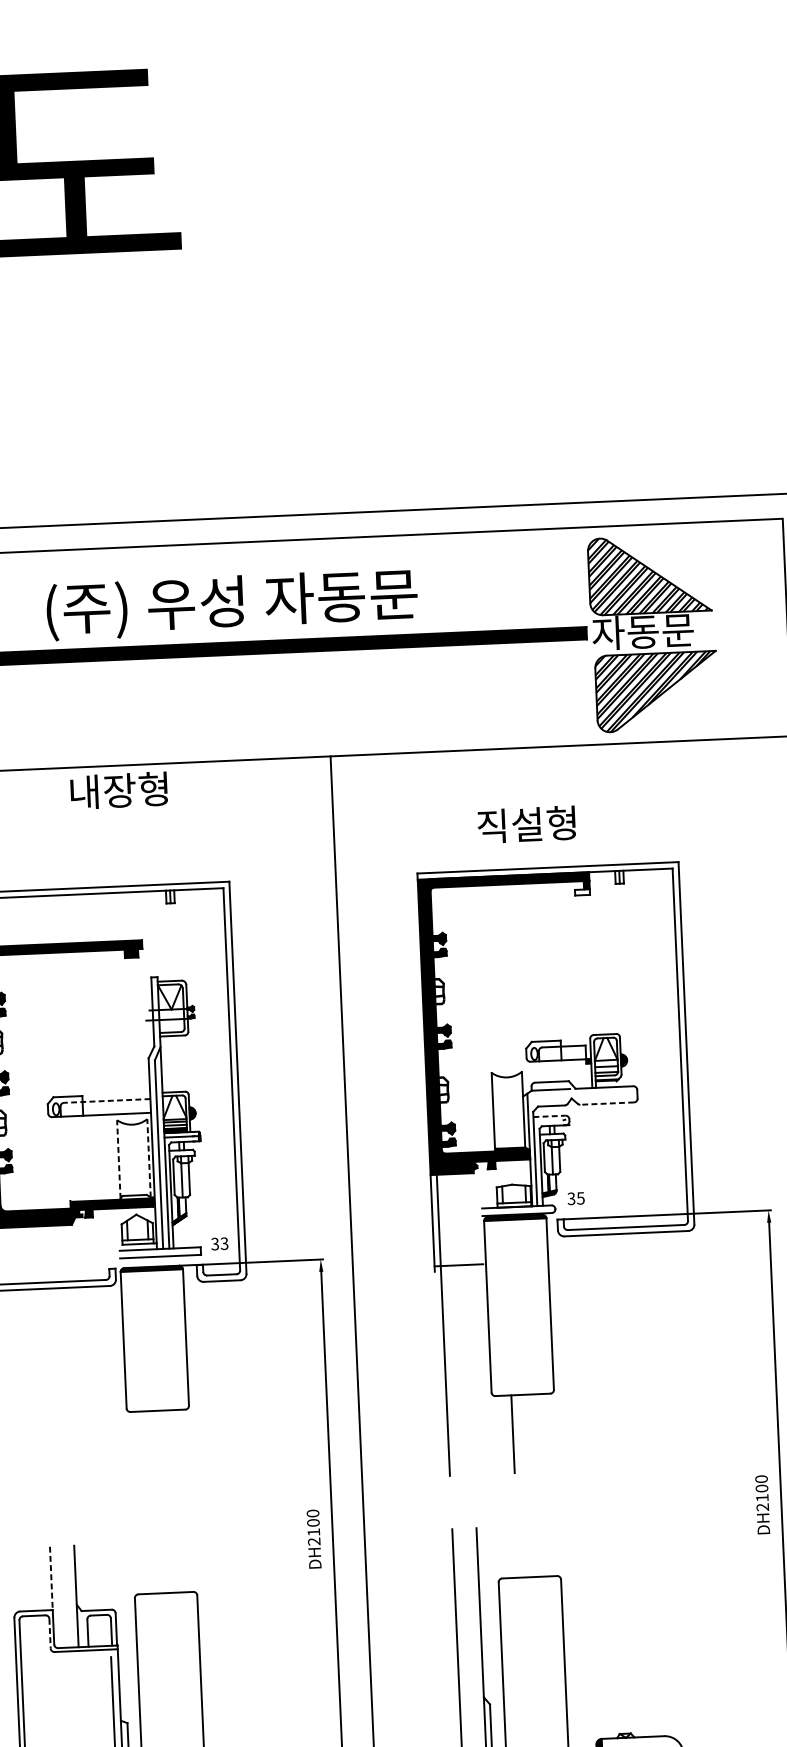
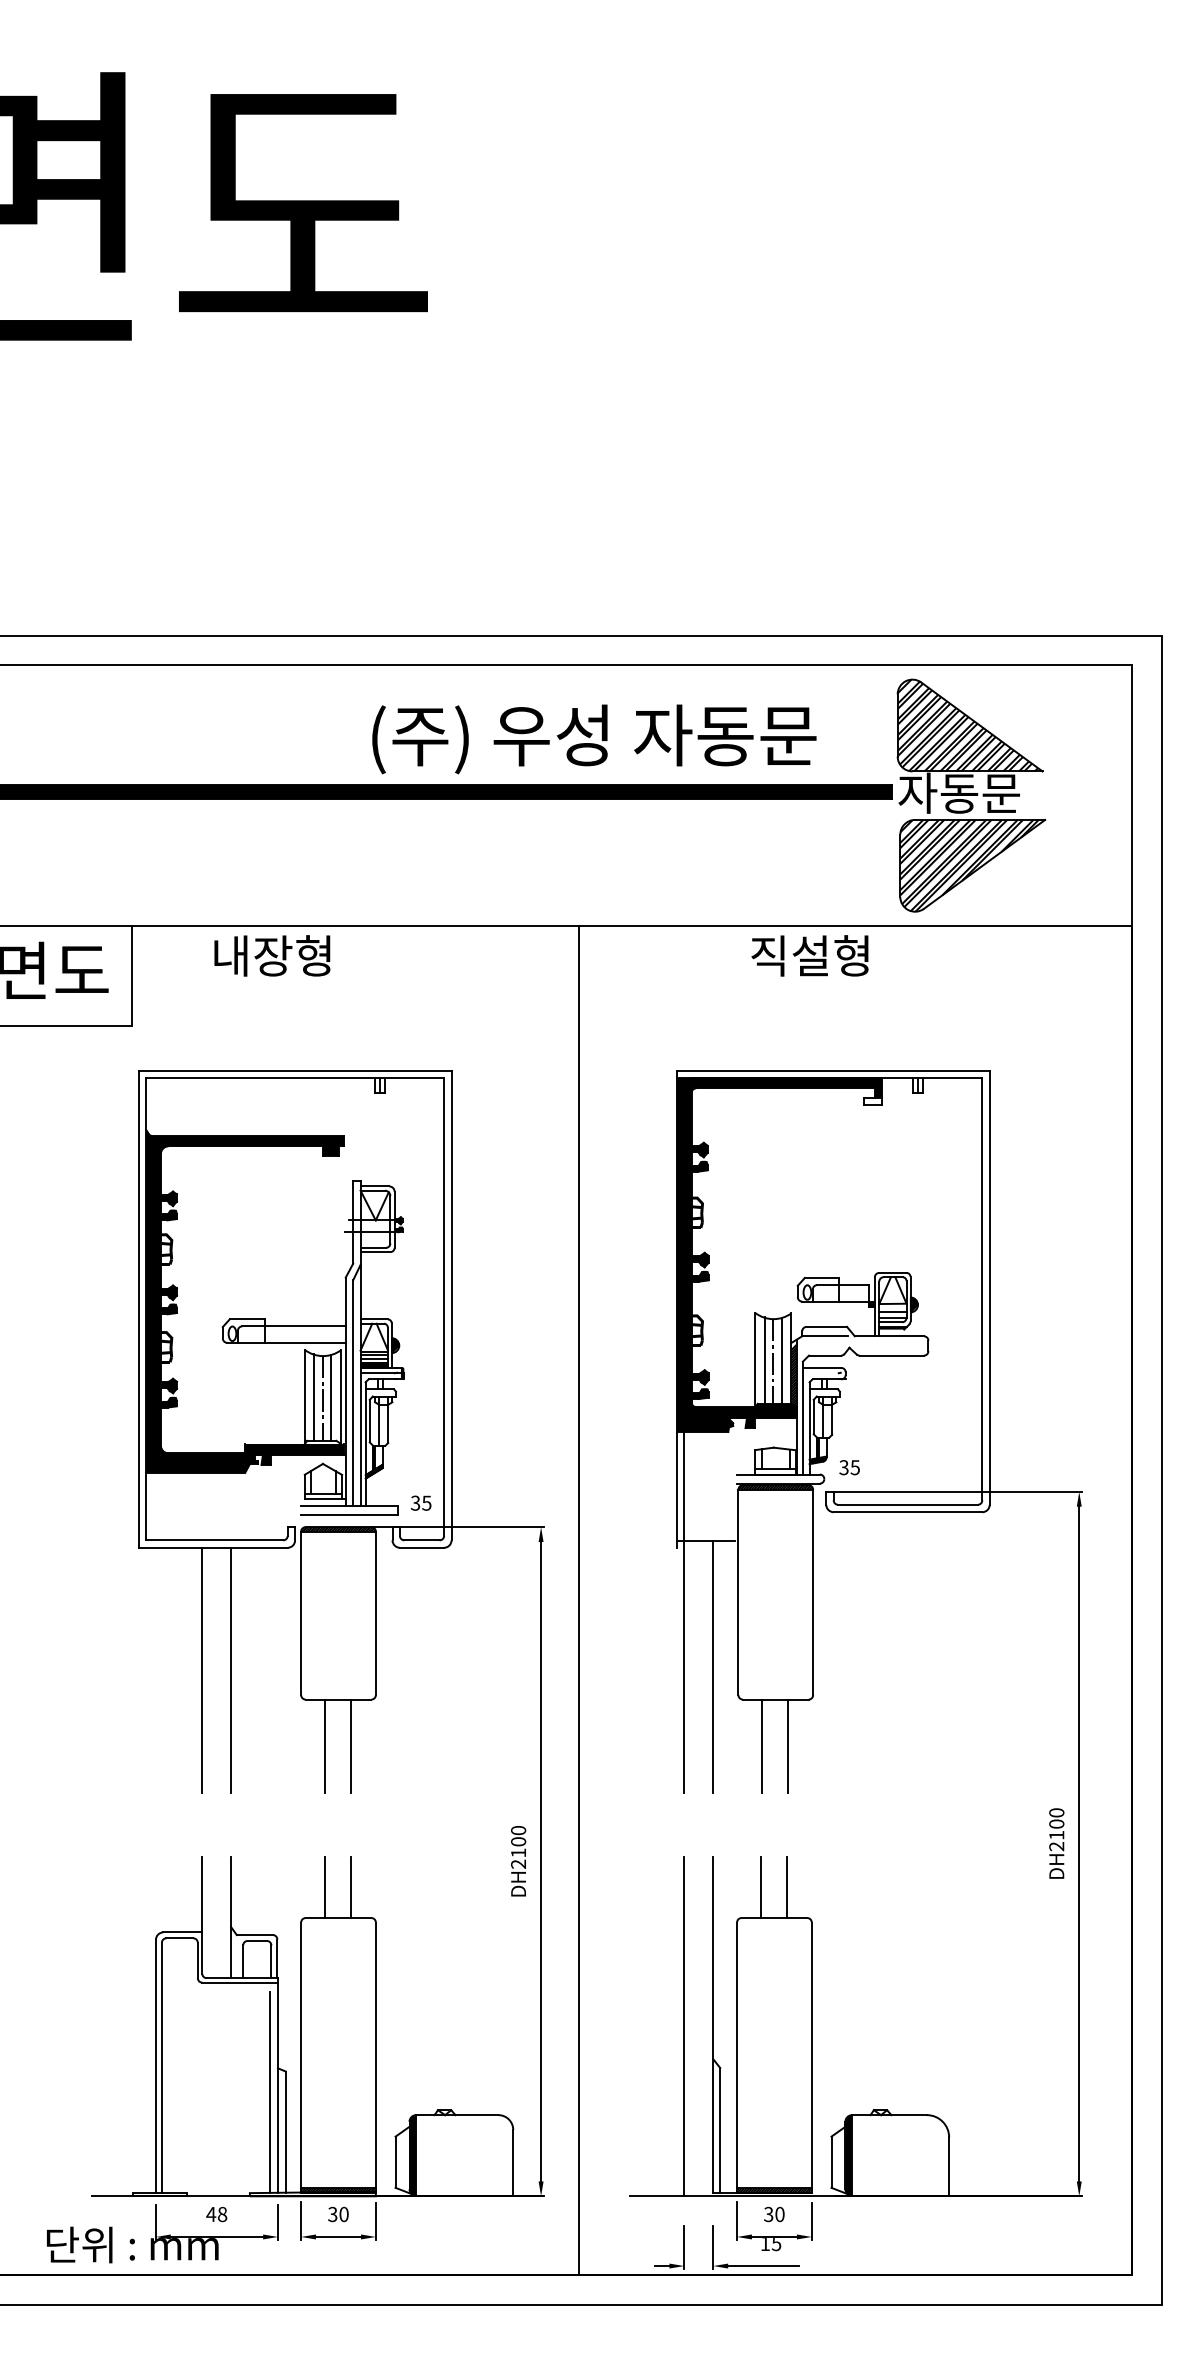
text: (232, 604) -> (594, 739), moved
text: (119, 790) -> (272, 955), moved
text: (526, 824) -> (809, 955), moved
line: (107, 1101) -> (294, 1326), dashed -> solid
line: (606, 1103) -> (891, 1355), dashed -> solid
line: (515, 1111) -> (781, 1360), added
line: (501, 1112) -> (764, 1360), added
line: (508, 1112) -> (773, 1361), added
line: (549, 1116) -> (822, 1367), dashed -> solid
hatch: (525, 1123) -> (793, 1375), added
line: (141, 1158) -> (331, 1397), added
line: (149, 1158) -> (341, 1397), dashed -> solid
line: (118, 1159) -> (304, 1396), dashed -> solid
line: (126, 1159) -> (314, 1397), added
line: (133, 1160) -> (322, 1398), added
text: (224, 1243) -> (426, 1502), 33 -> 35
line: (469, 1369) -> (713, 1666), added
line: (67, 1389) -> (231, 1669), added
line: (43, 1390) -> (202, 1669), added
line: (535, 1432) -> (788, 1745), added
line: (170, 1448) -> (351, 1745), added
line: (147, 1449) -> (324, 1745), added
line: (539, 1551) -> (787, 1887), added
line: (517, 1552) -> (760, 1887), added
line: (175, 1567) -> (351, 1887), added
line: (153, 1568) -> (324, 1887), added
line: (51, 1578) -> (202, 1894), dashed -> solid
line: (49, 1633) -> (197, 1960), dashed -> solid

